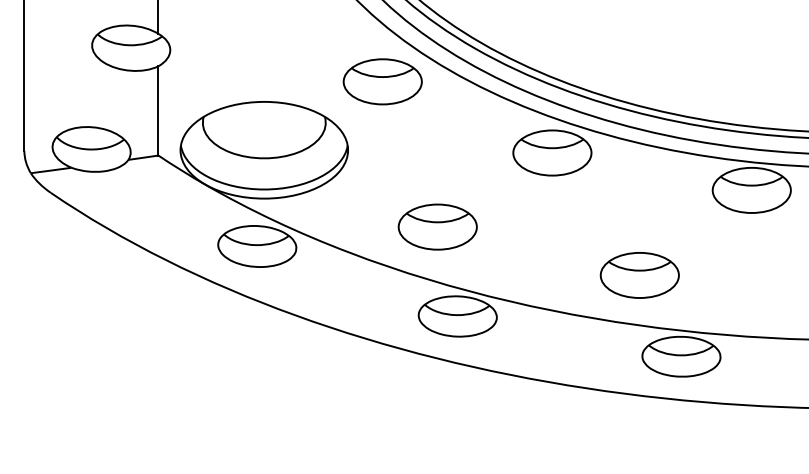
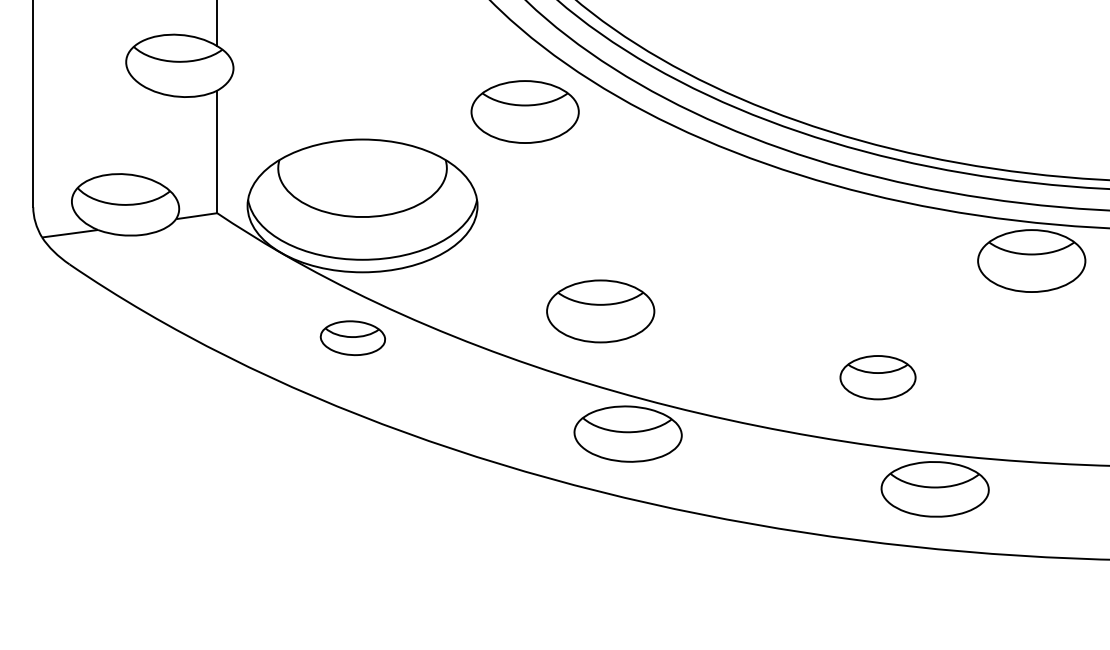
part: (552, 152) -> (757, 209), removed
part: (256, 246) -> (352, 338), size x0.6
part: (639, 275) -> (877, 377), size x0.7

